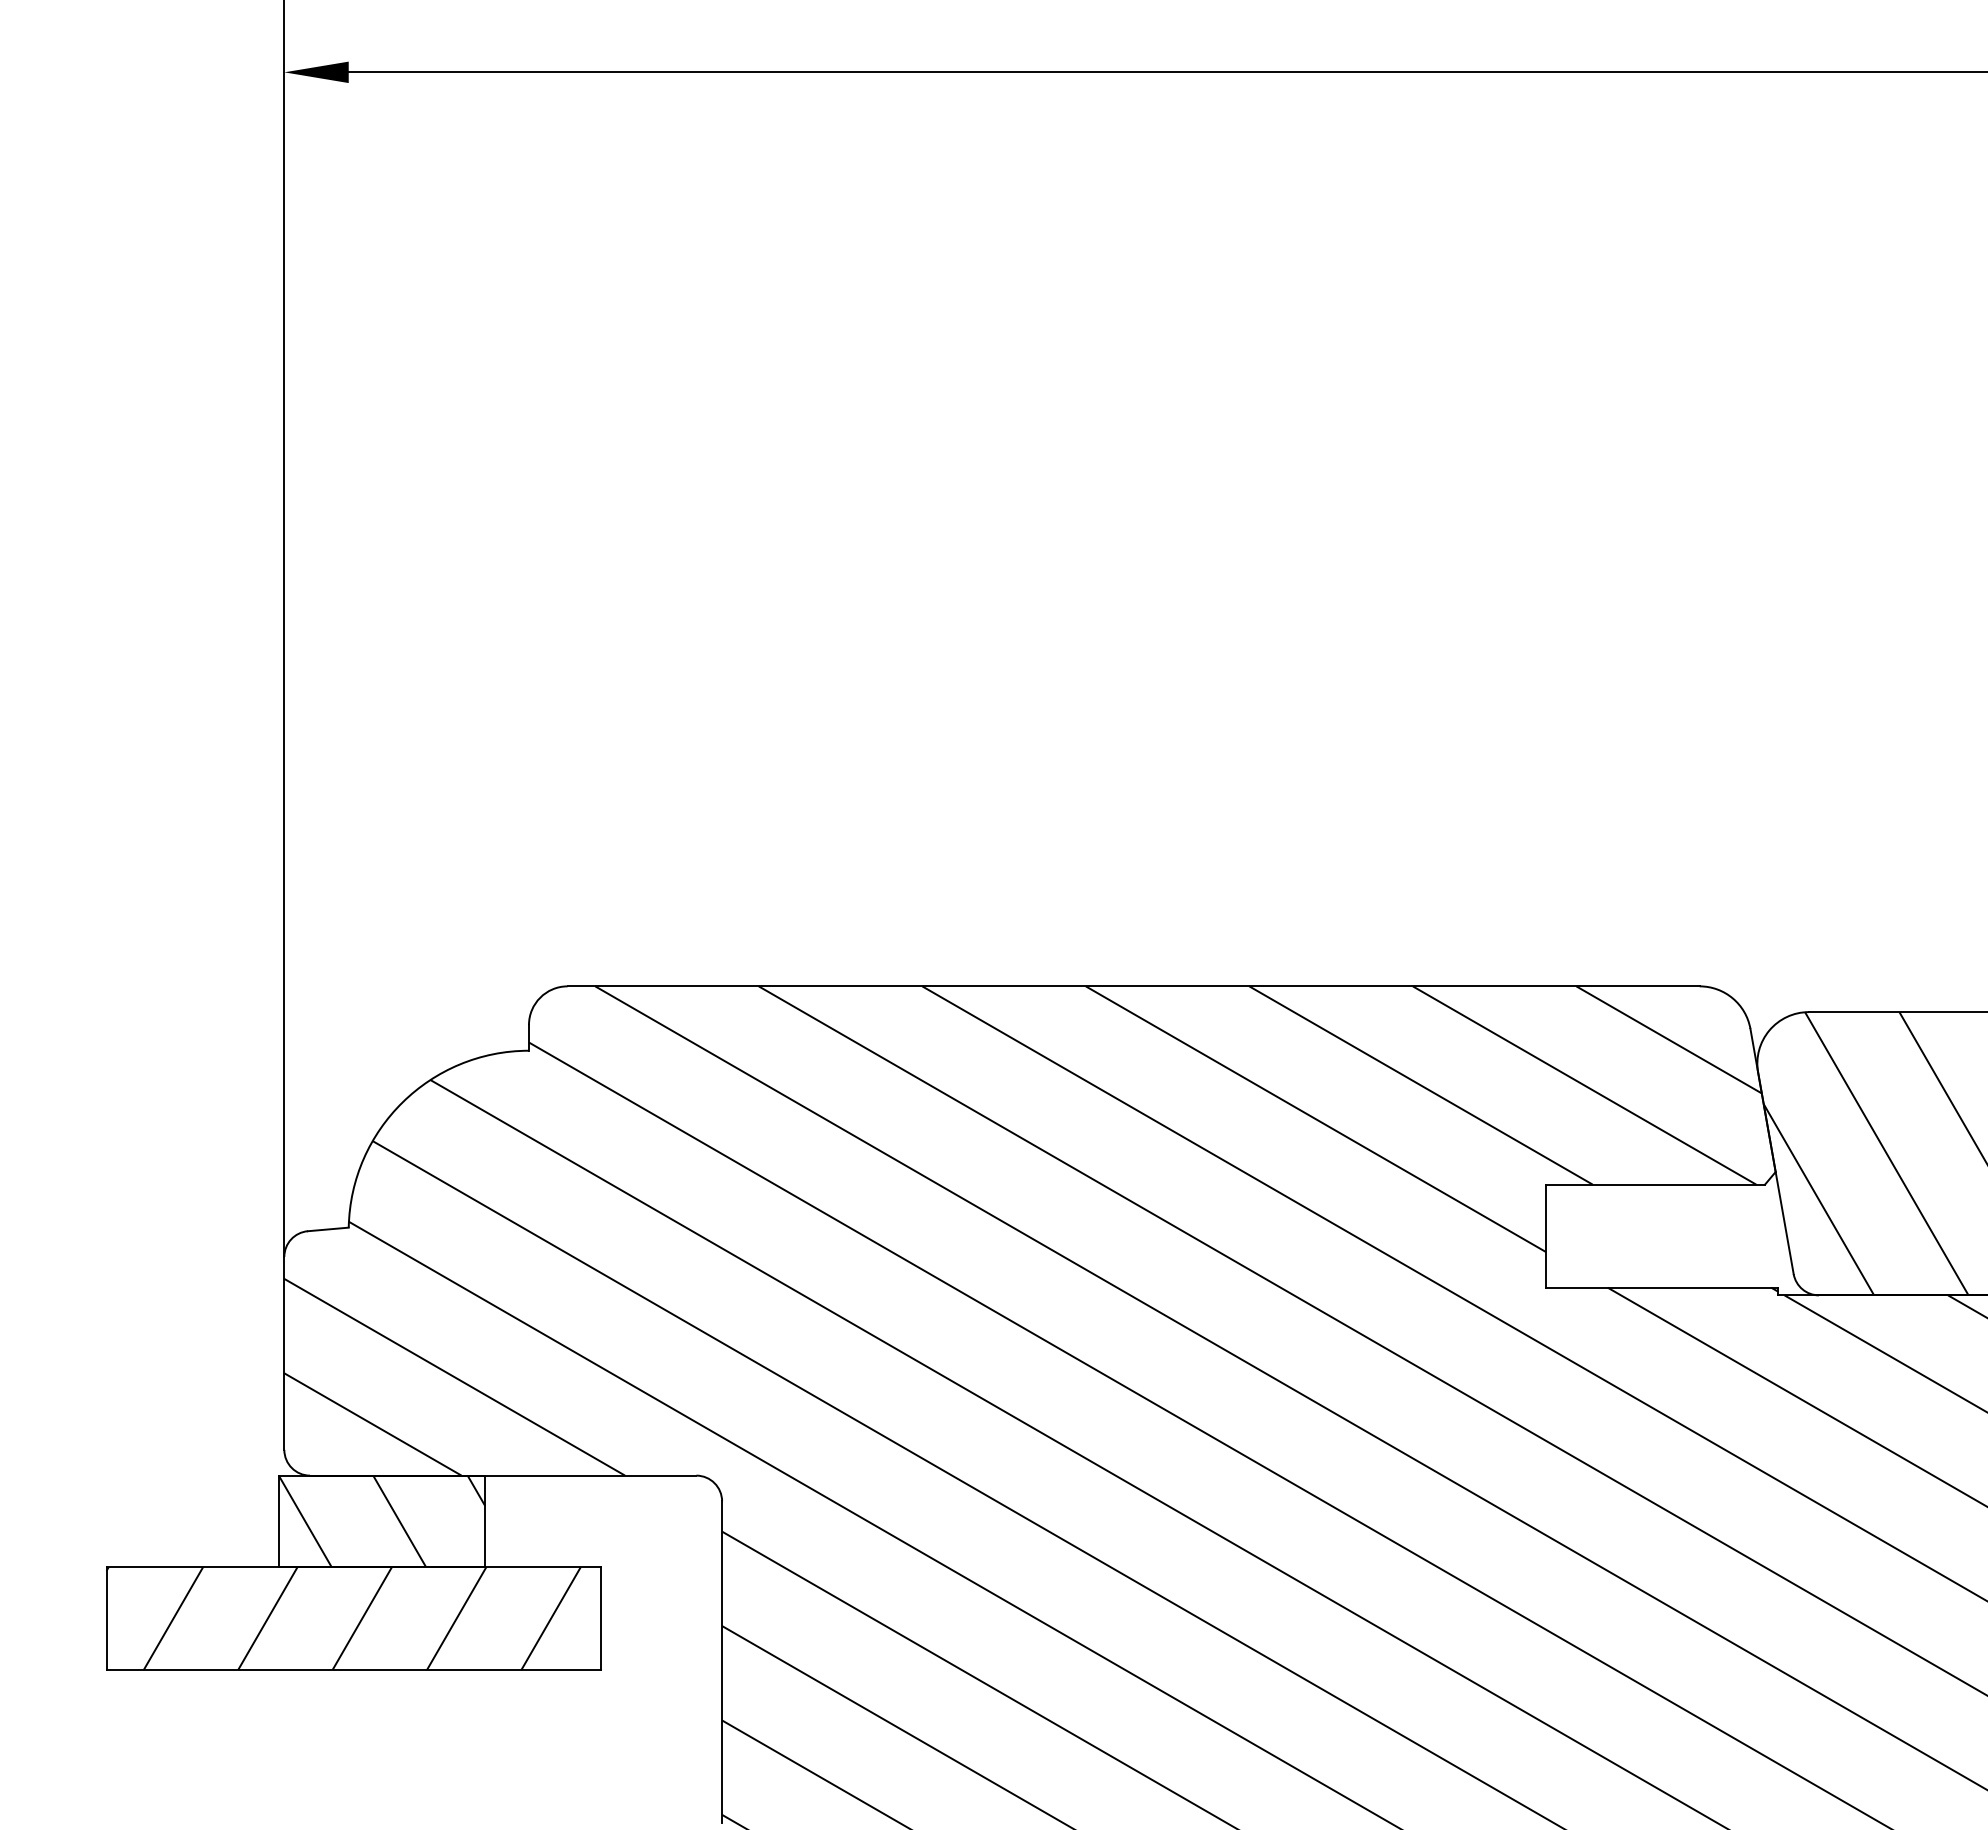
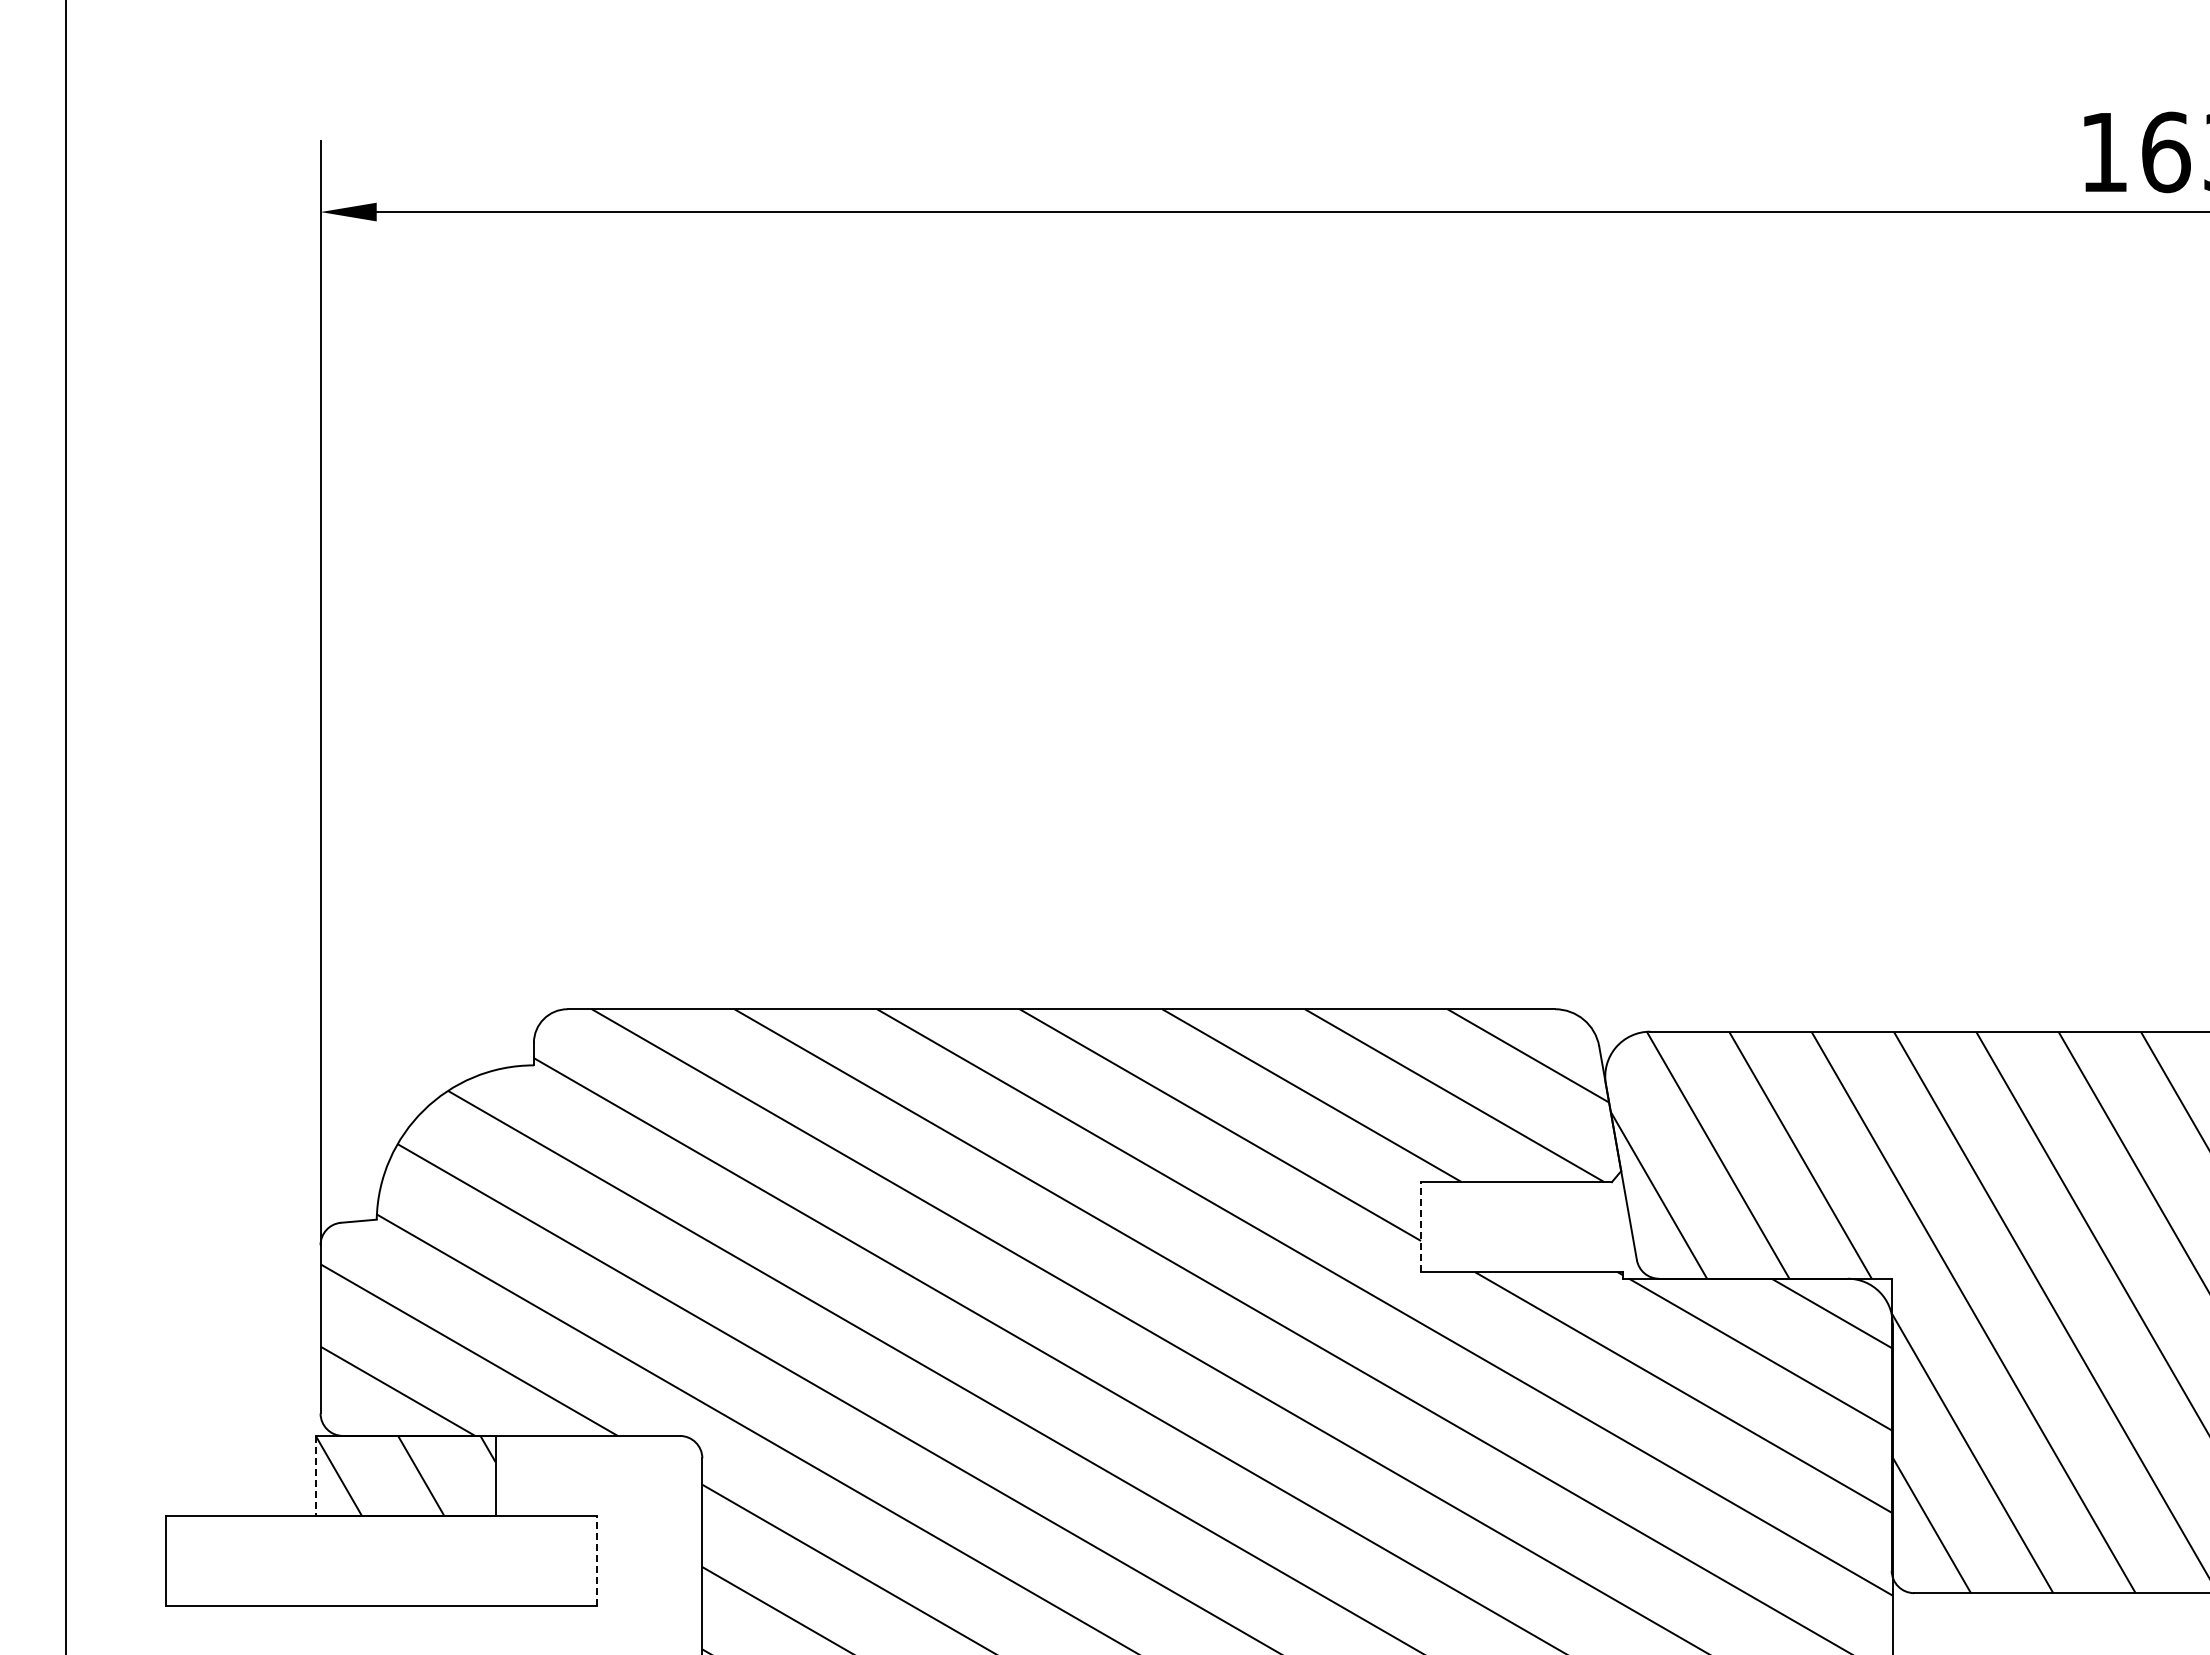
line: (1546, 1236) -> (1421, 1227), solid -> dashed
line: (278, 1520) -> (315, 1475), solid -> dashed
hatch: (343, 1618) -> (372, 1560), removed
line: (600, 1618) -> (596, 1560), solid -> dashed

